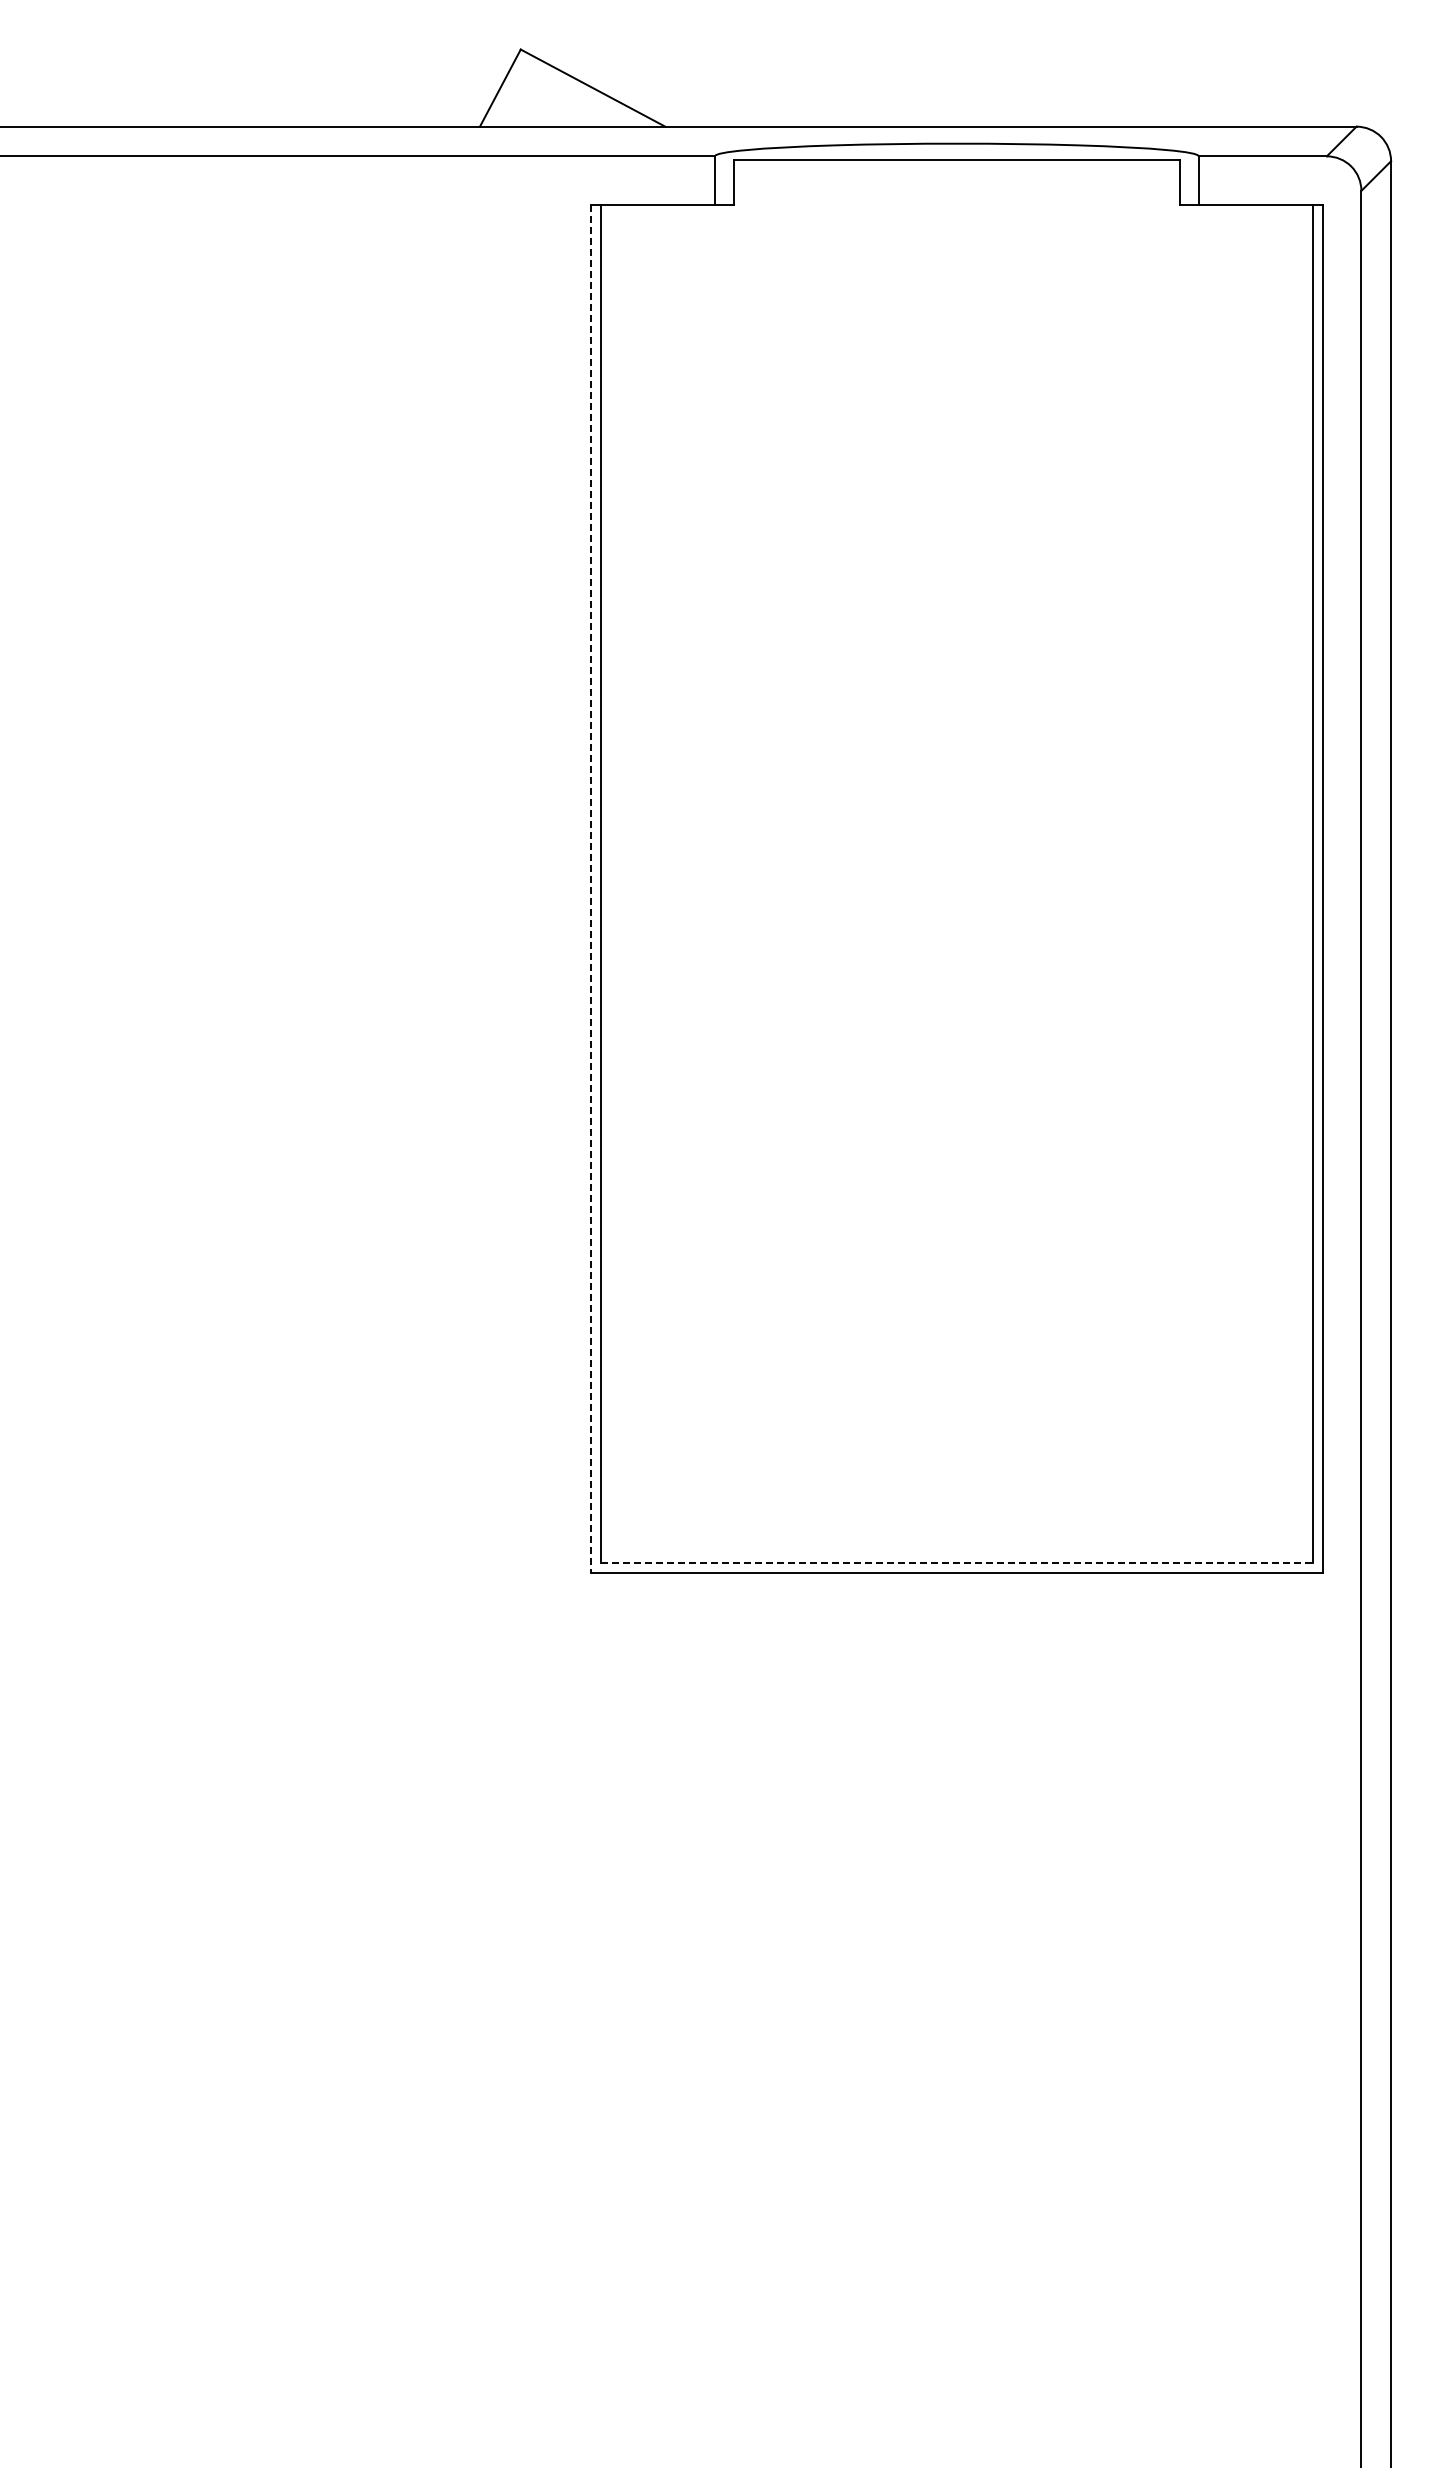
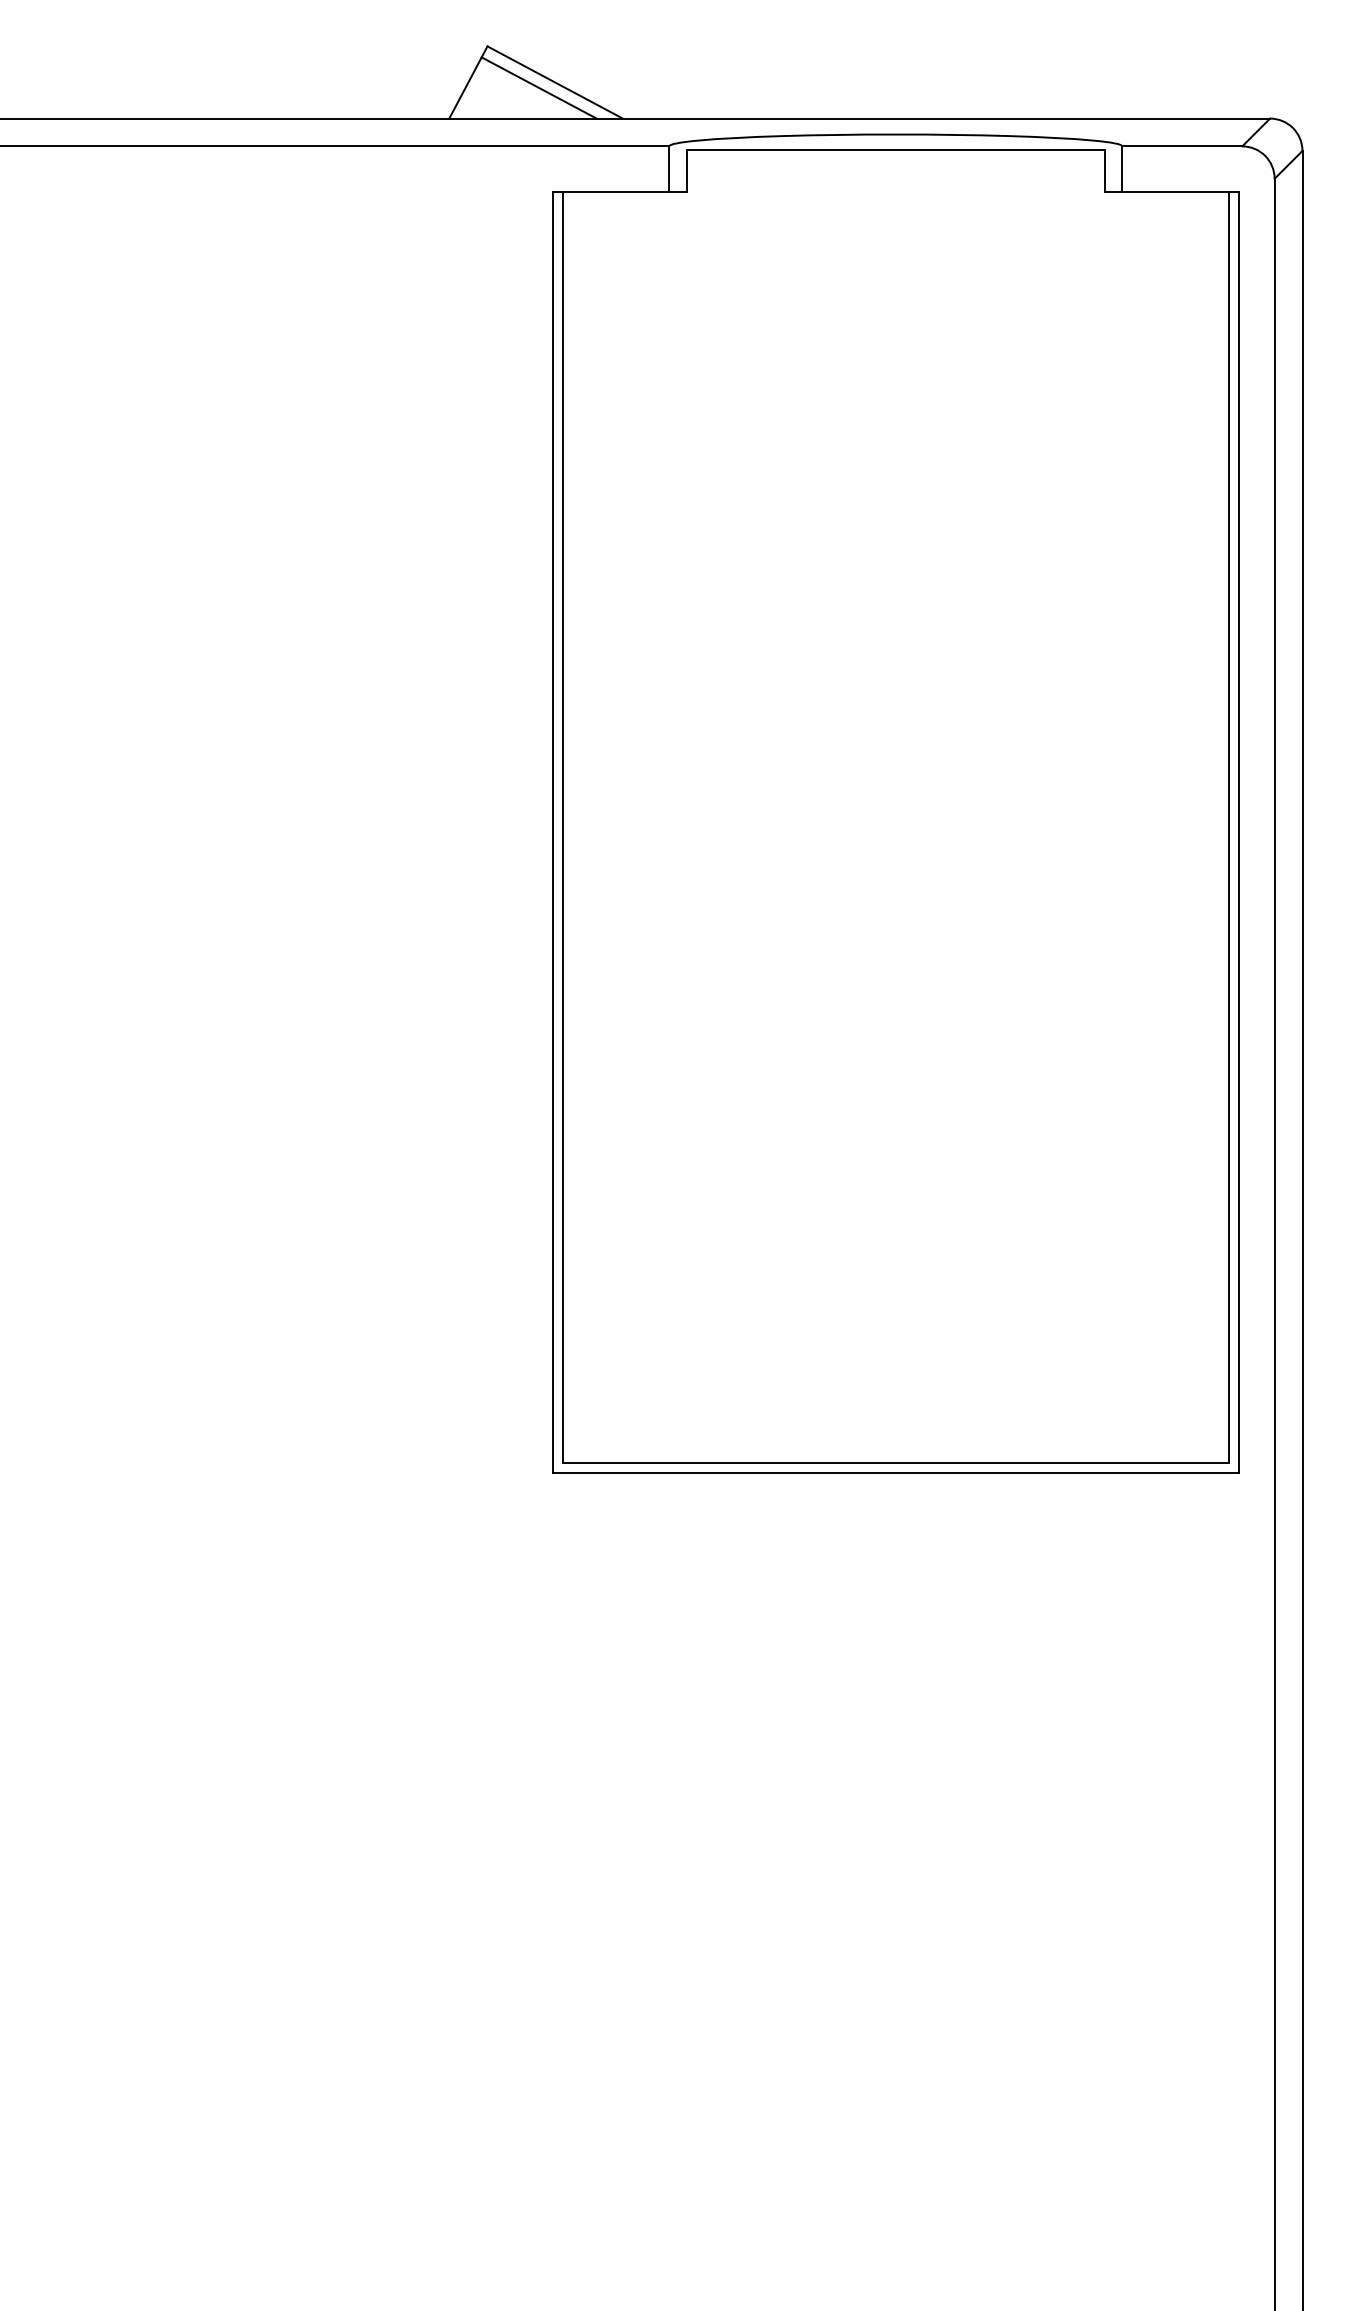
line: (575, 93) -> (538, 87), added
line: (590, 889) -> (552, 832), dashed -> solid
line: (956, 1562) -> (895, 1463), dashed -> solid

